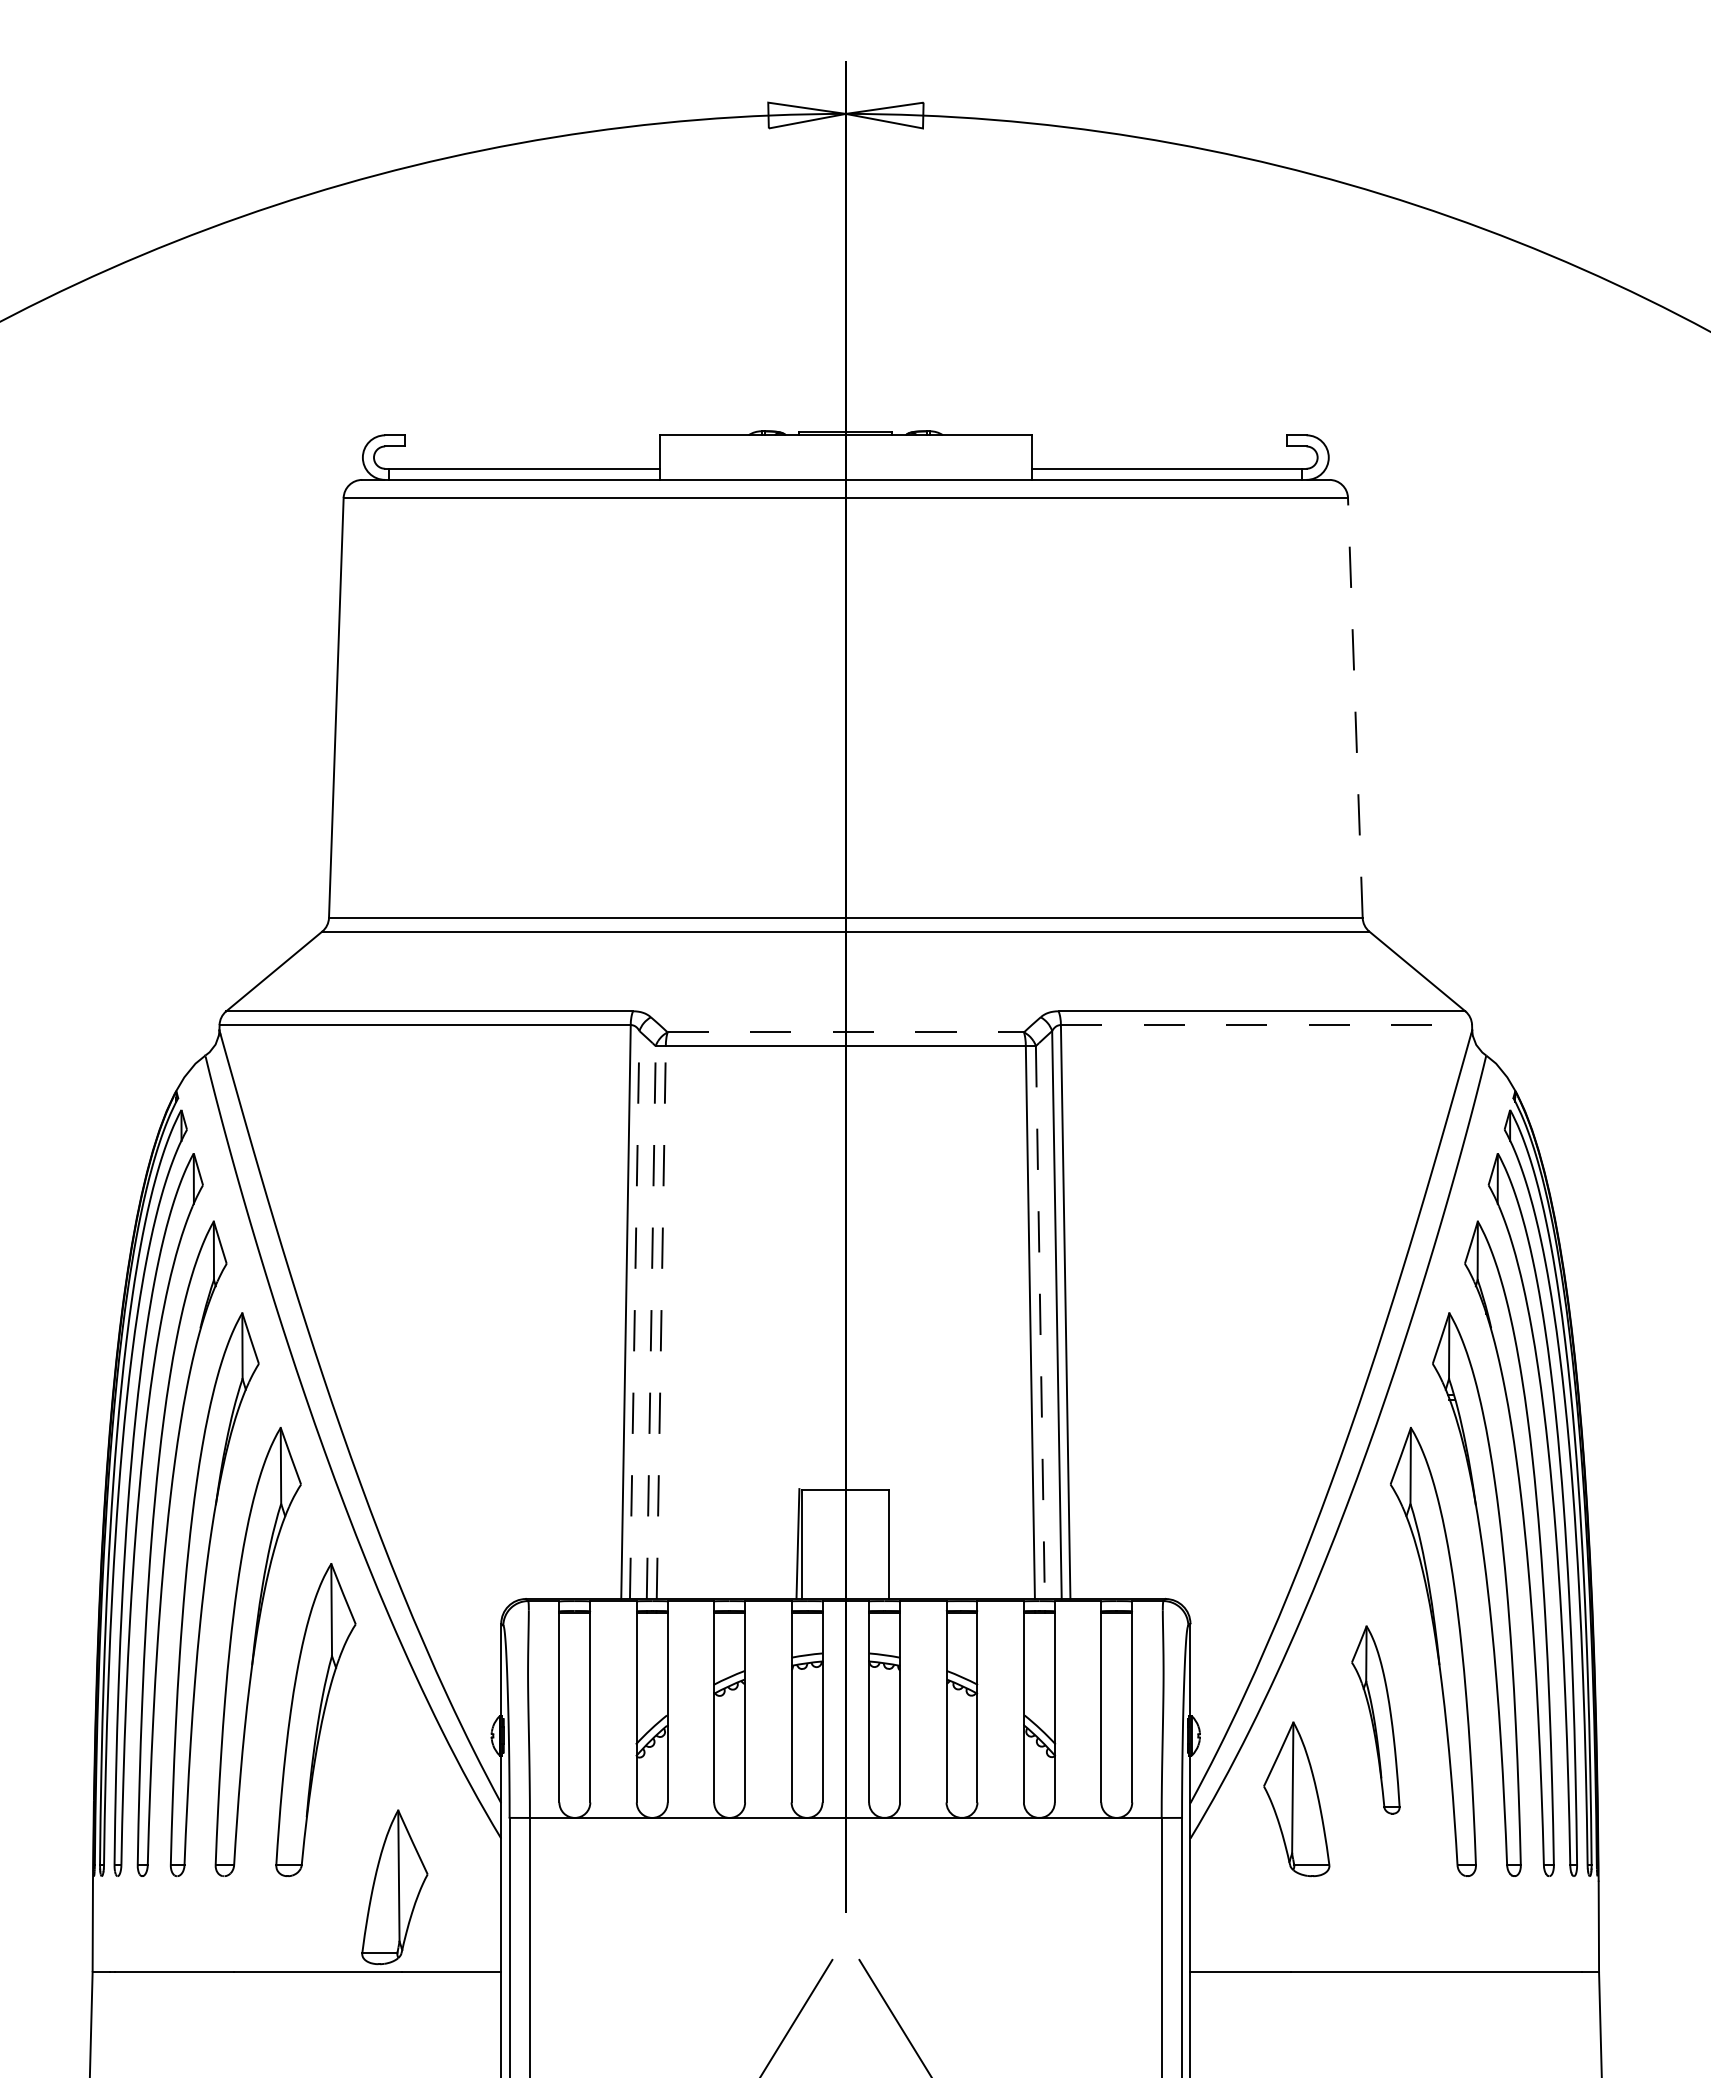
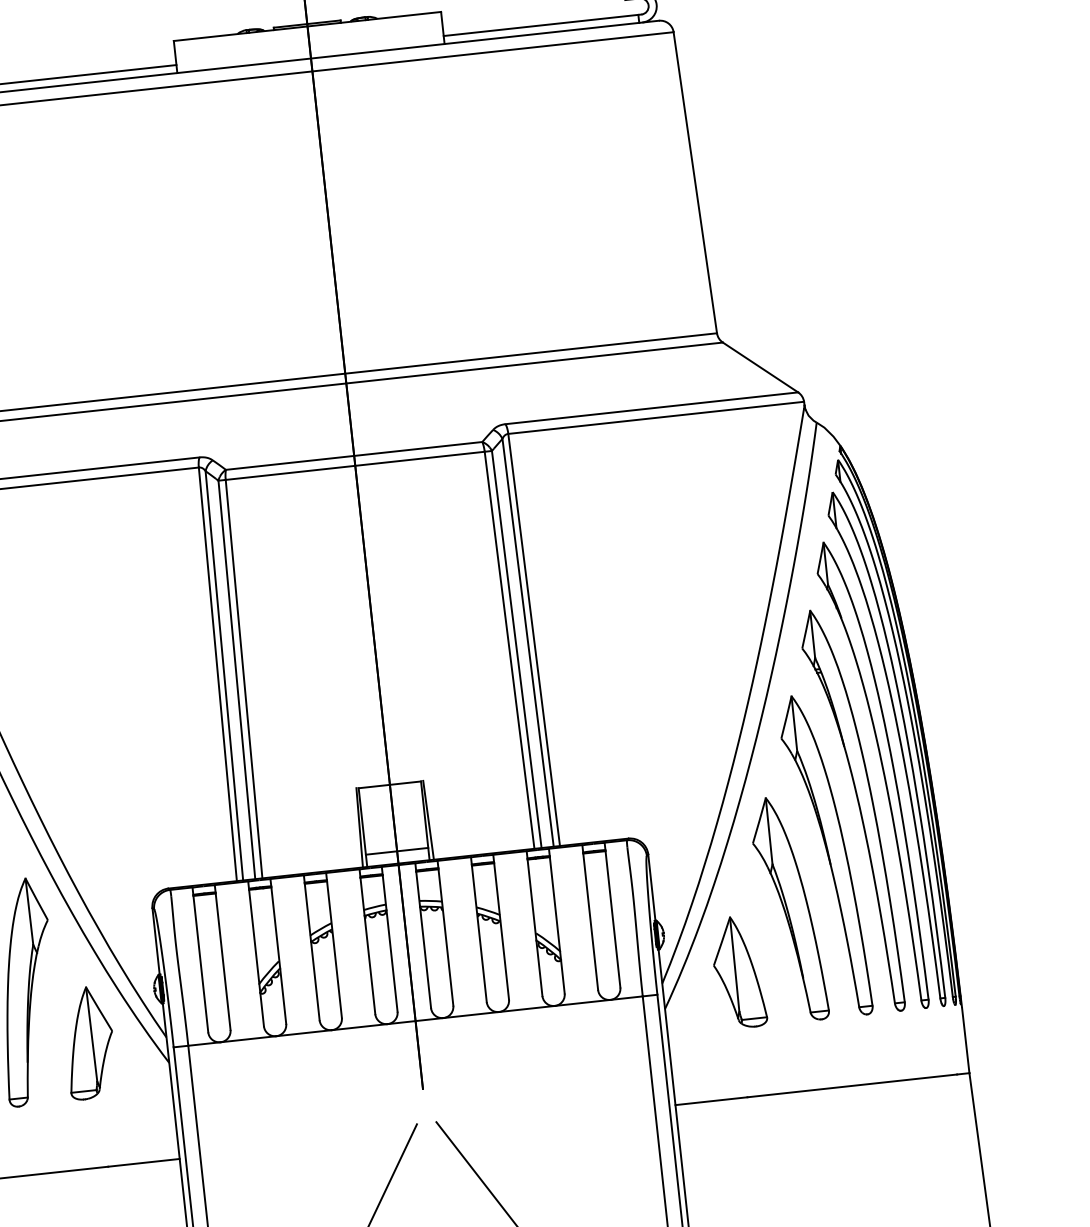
line: (1355, 707) -> (695, 182), dashed -> solid
line: (1266, 1025) -> (656, 418), dashed -> solid
line: (846, 1032) -> (354, 456), dashed -> solid
line: (634, 1314) -> (224, 675), dashed -> solid
line: (651, 1322) -> (237, 679), dashed -> solid
line: (661, 1322) -> (244, 679), dashed -> solid
line: (1040, 1323) -> (516, 650), dashed -> solid
line: (893, 1544) -> (428, 820), added
line: (845, 1581) -> (396, 851), added
part: (1375, 1719) -> (788, 908), size x1.67
part: (394, 1887) -> (89, 1043), moved

